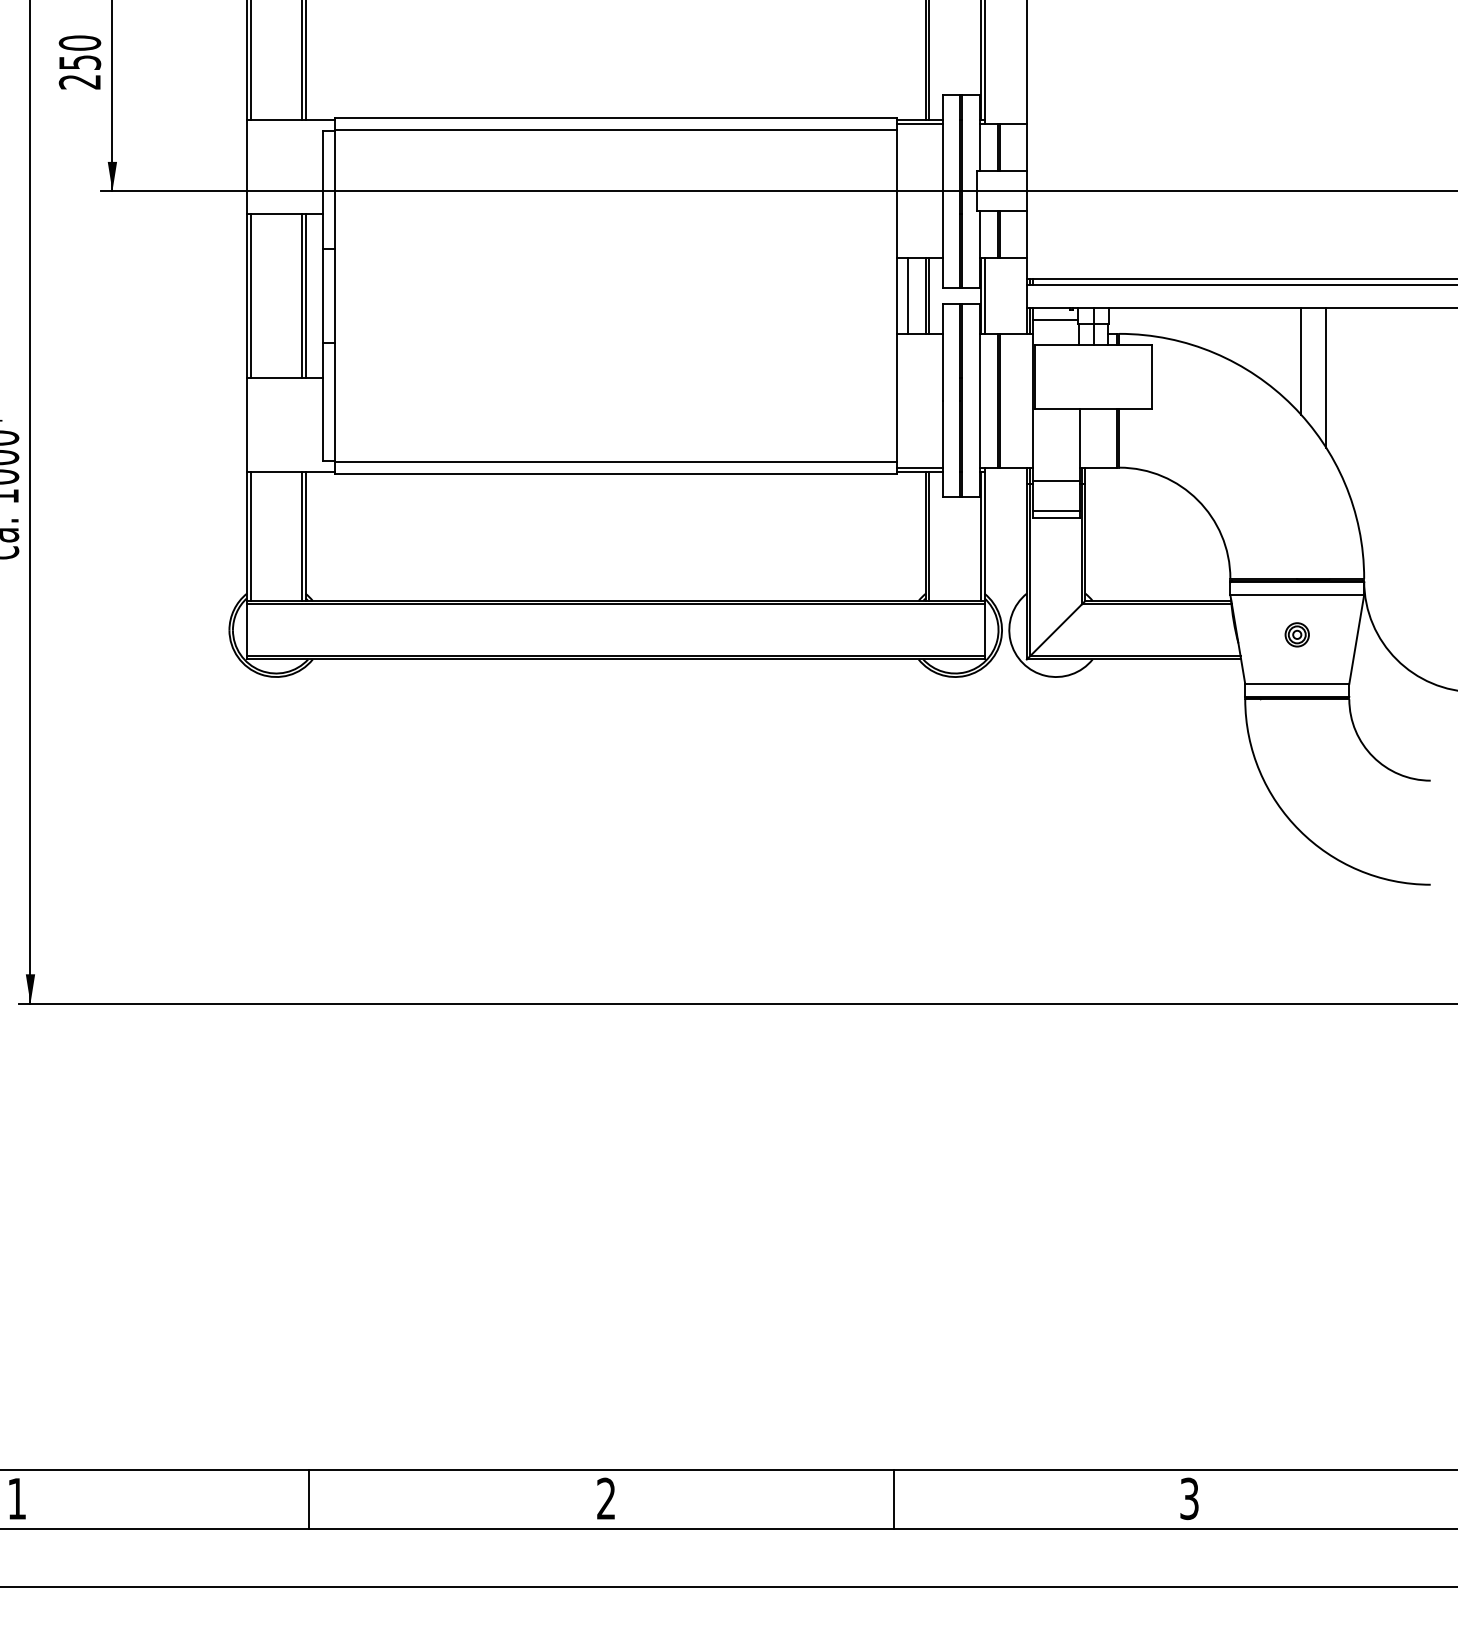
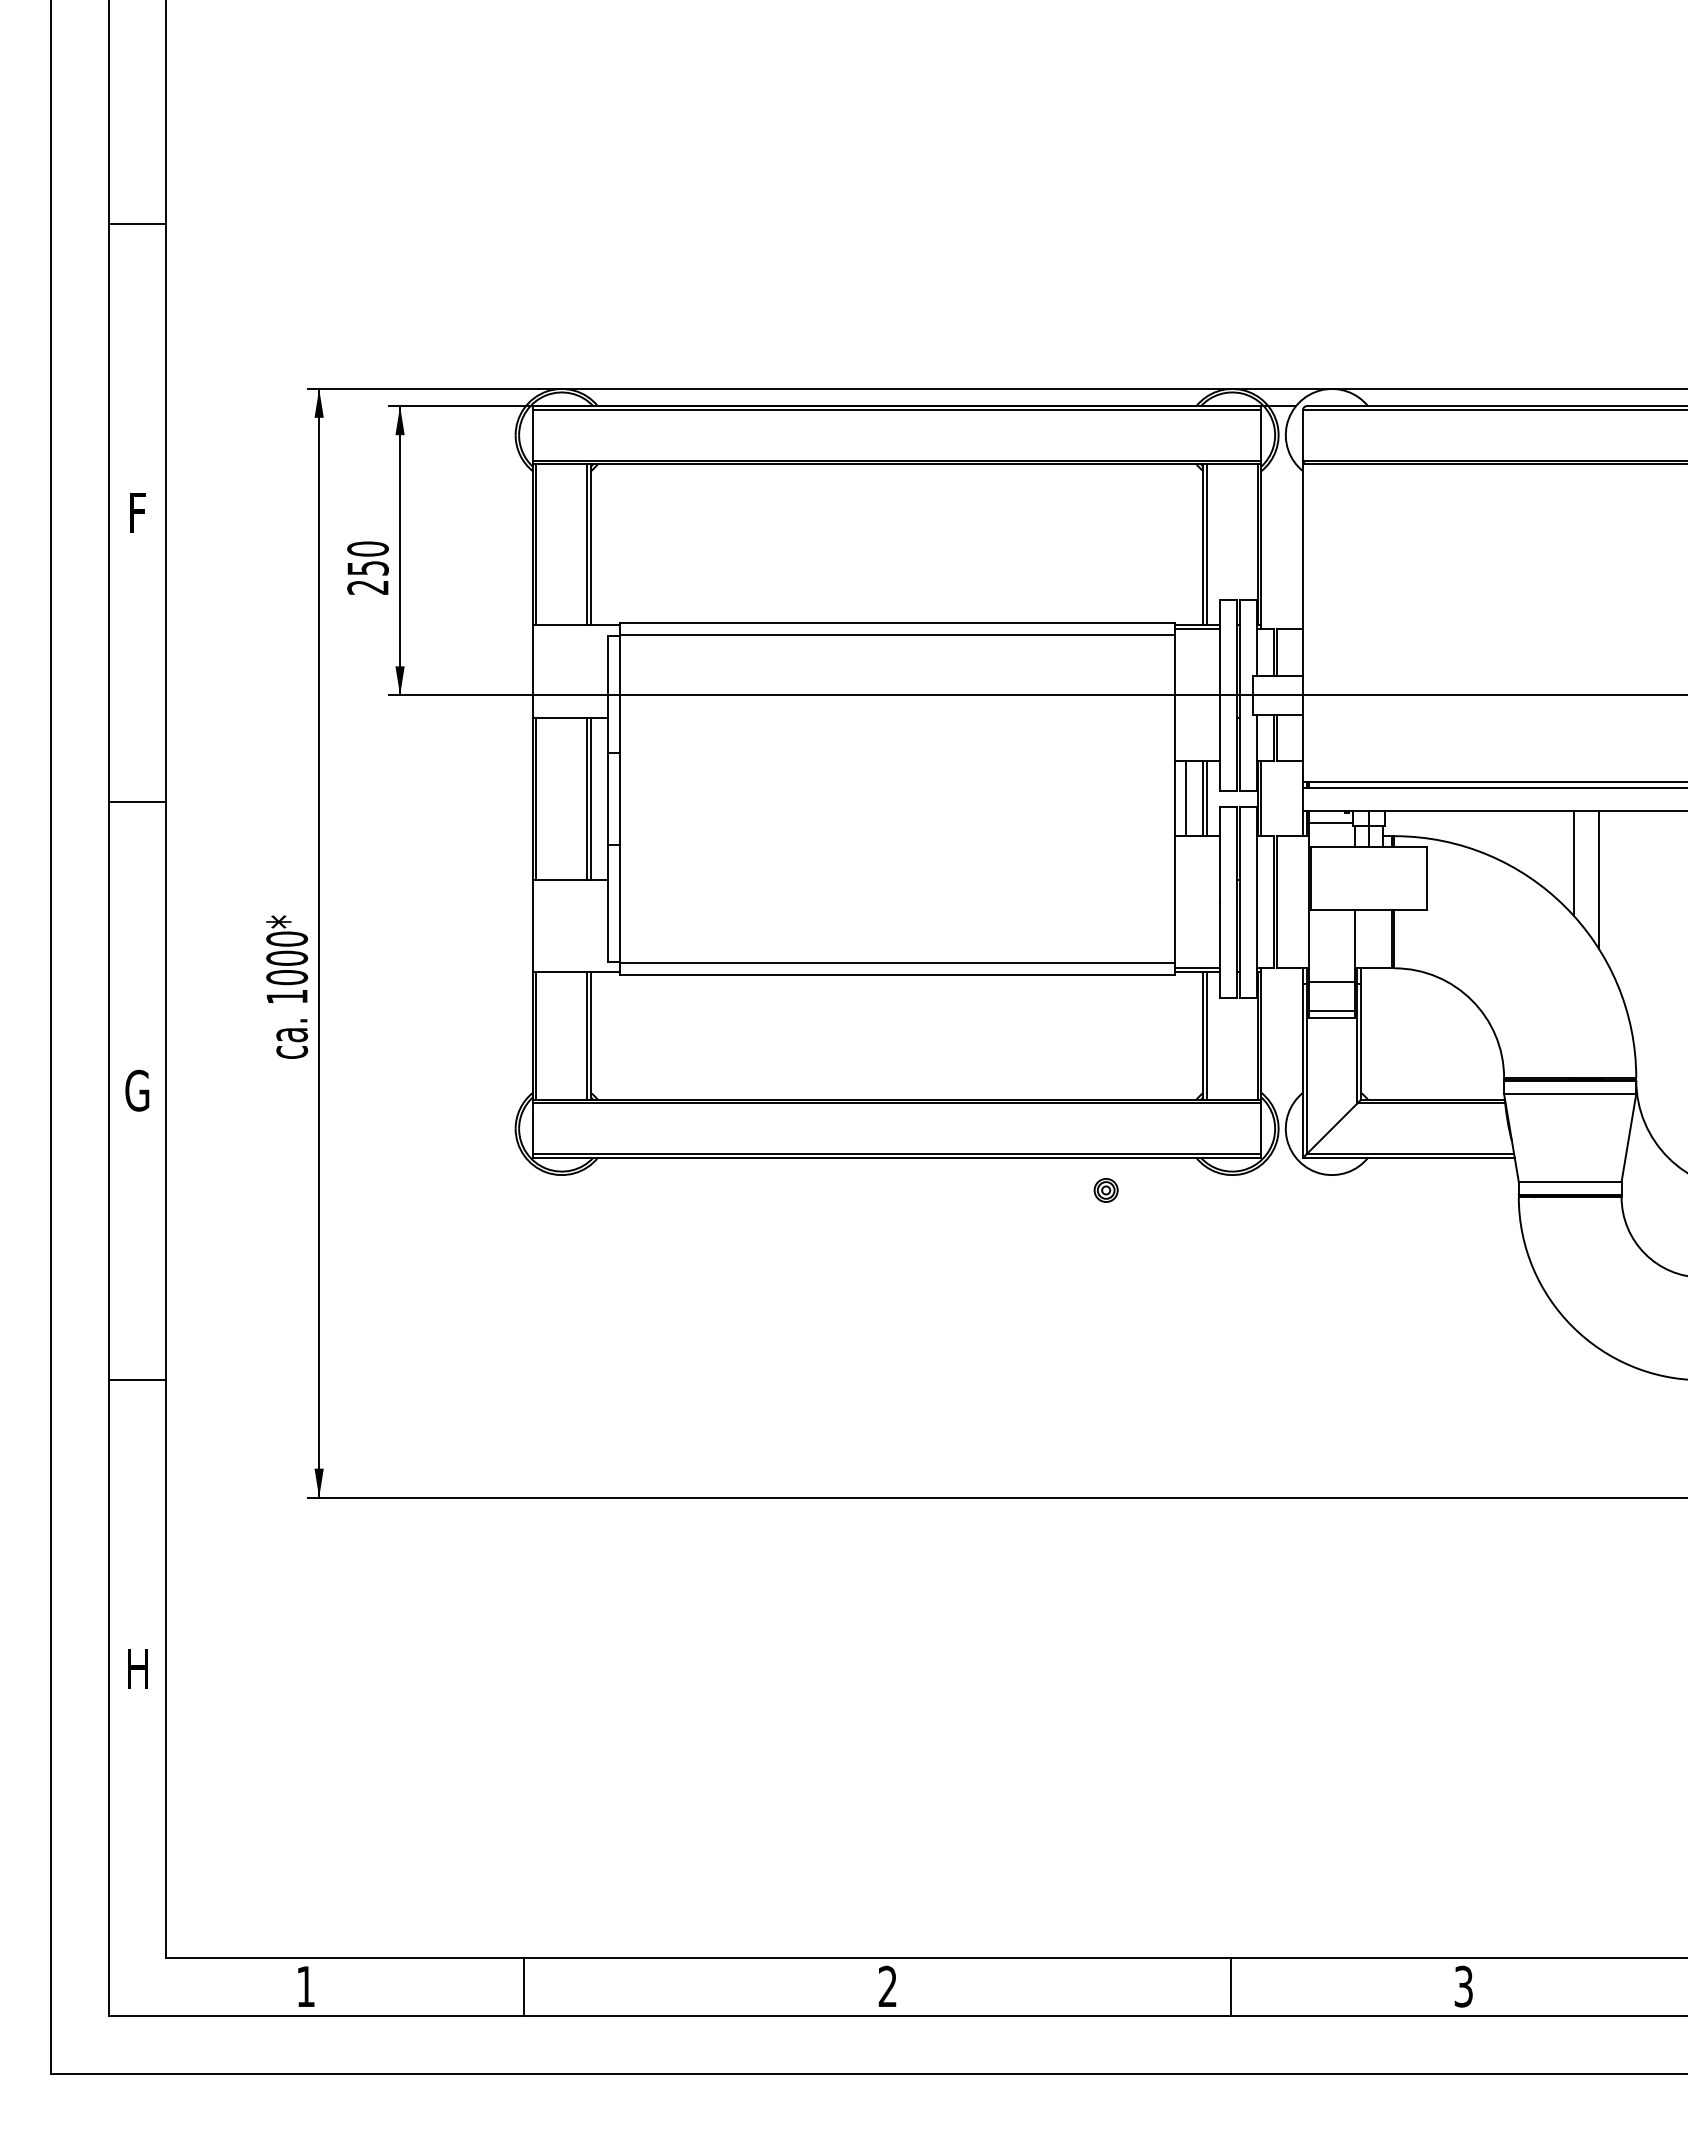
part: (1296, 634) -> (1105, 1190), moved
line: (309, 1499) -> (524, 1987), moved
line: (894, 1499) -> (1231, 1987), moved

